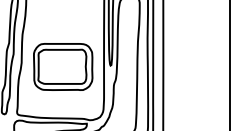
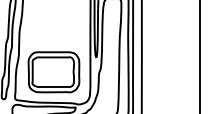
part: (62, 67) -> (53, 72), moved

